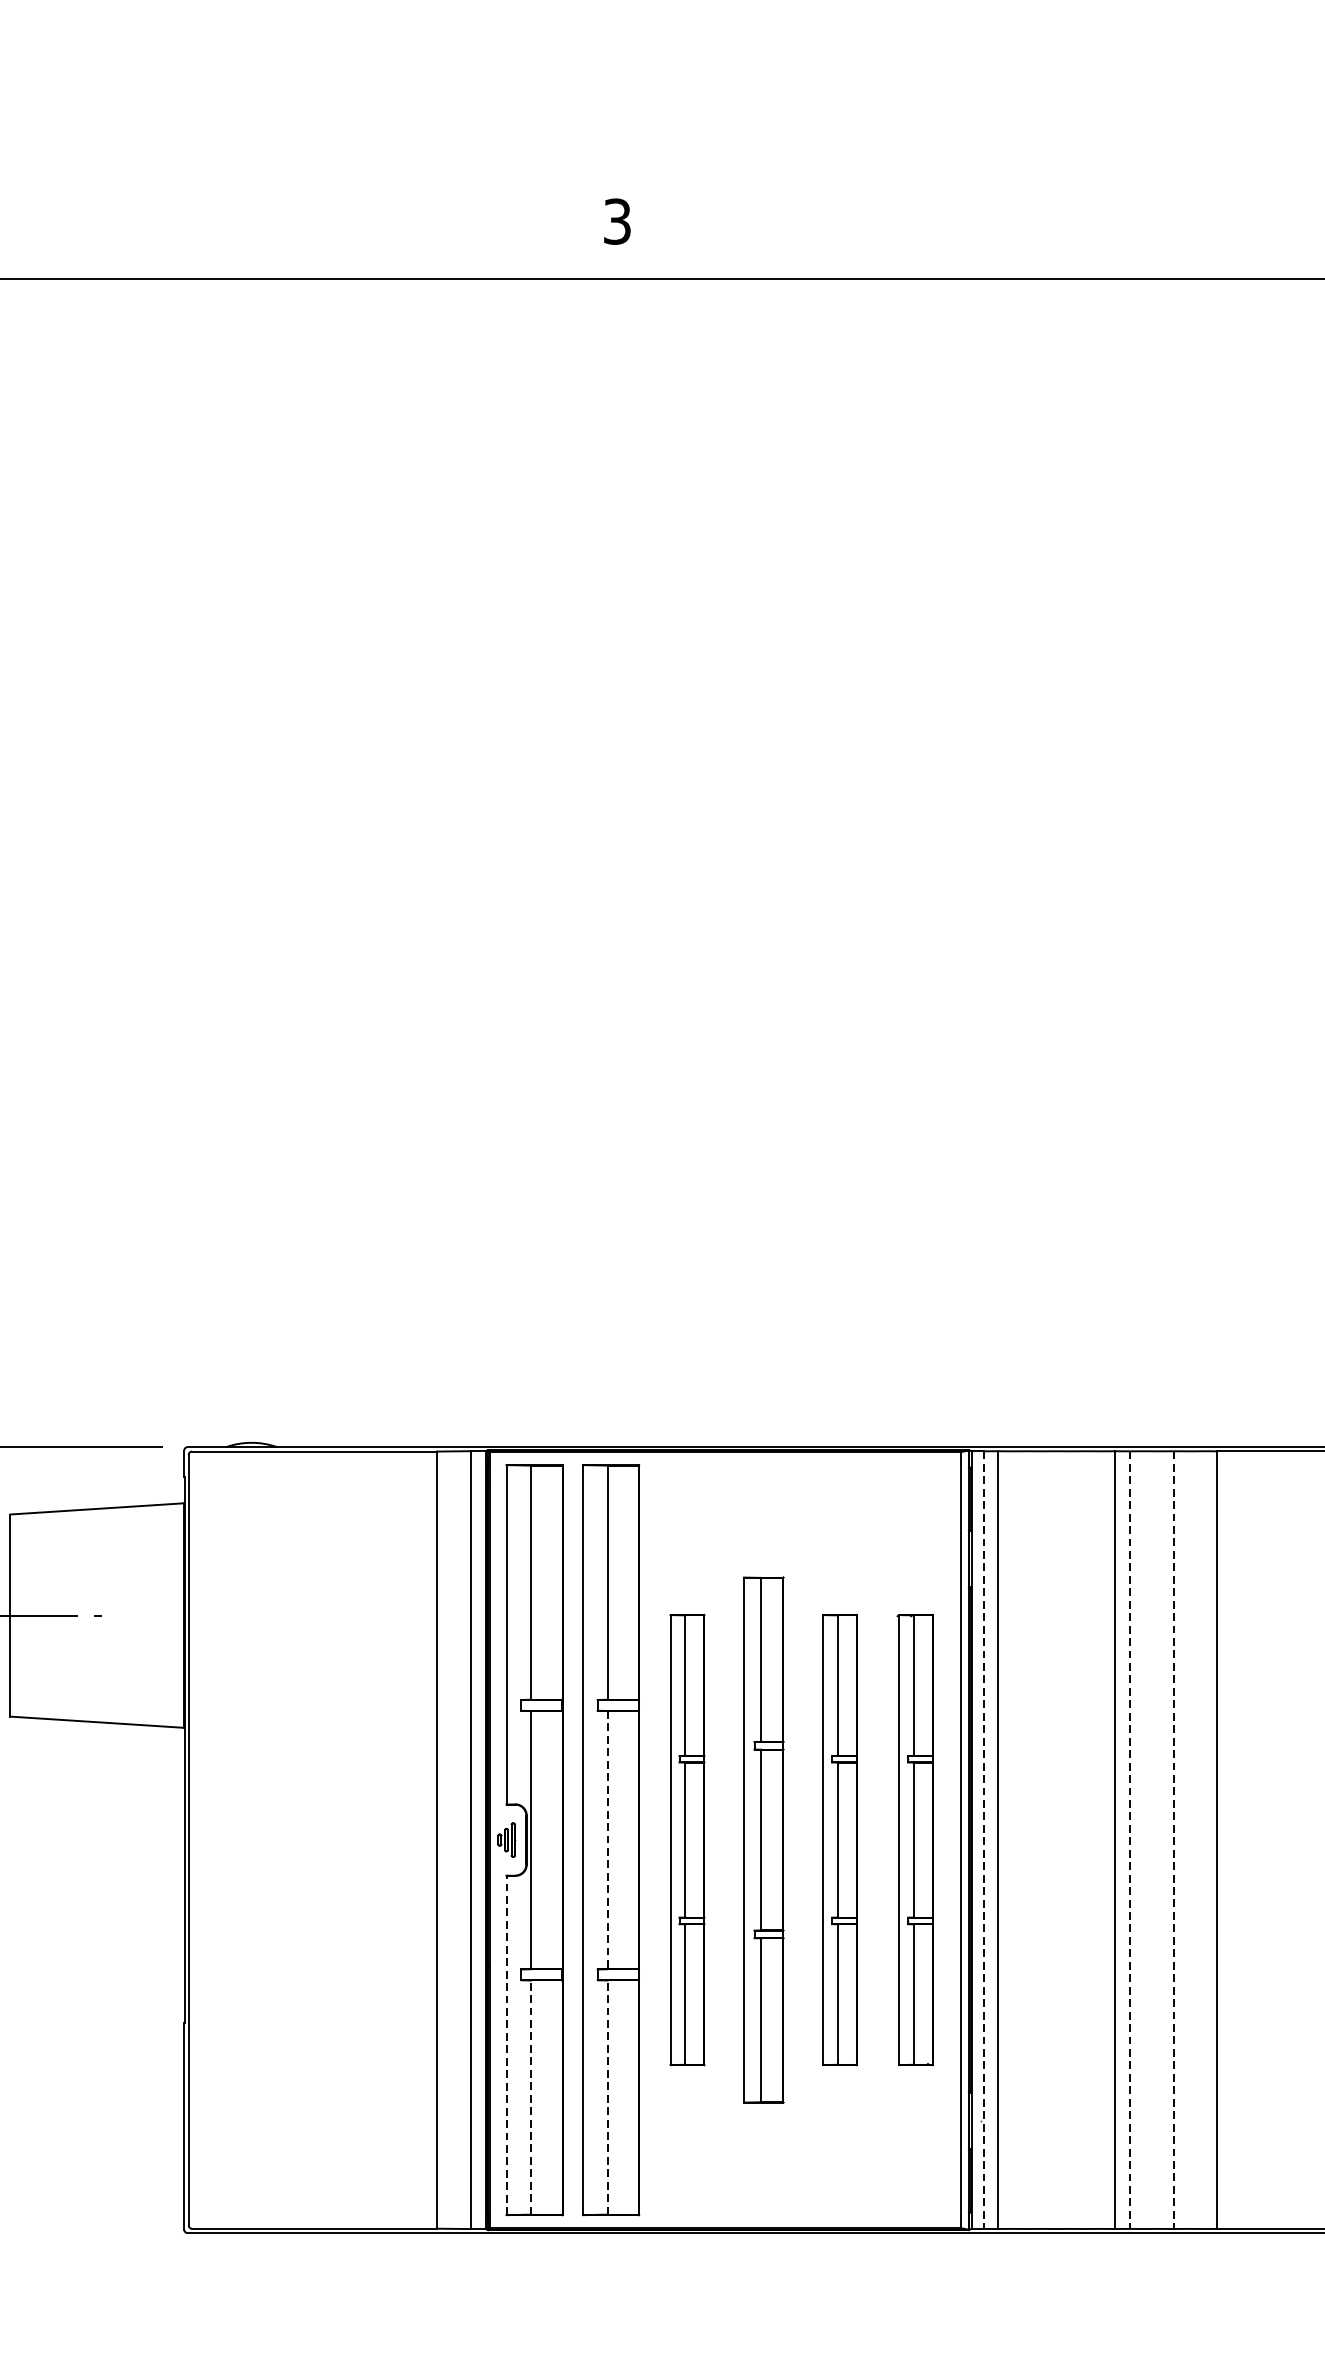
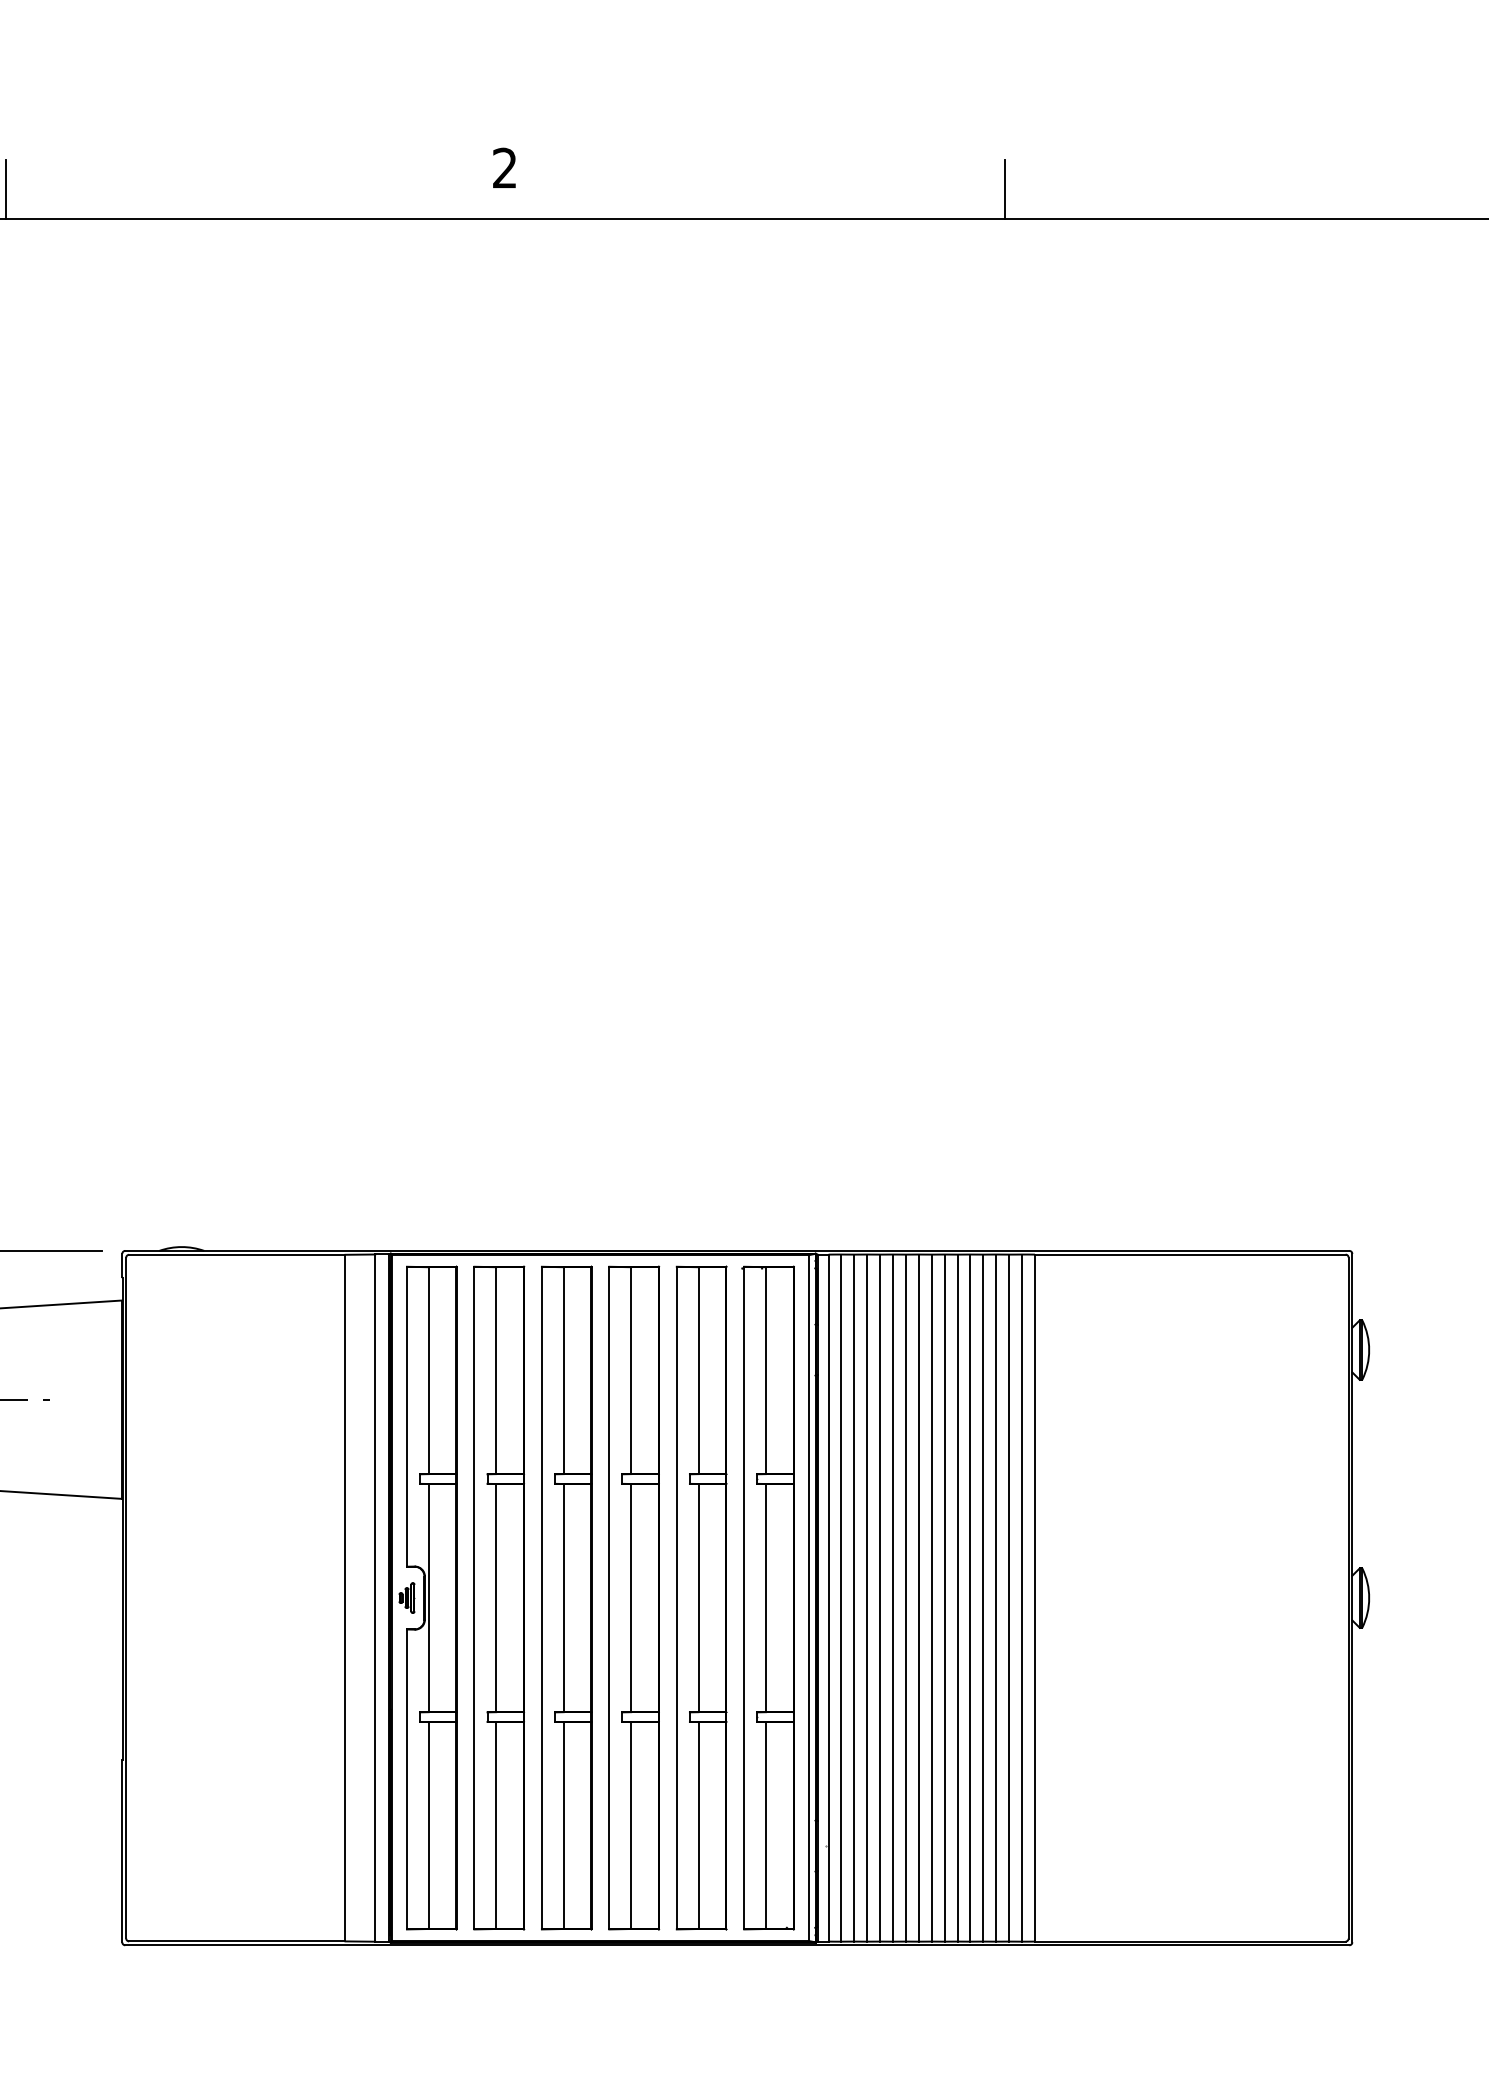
text: (616, 221) -> (504, 168), 3 -> 2
line: (52, 245) -> (5, 189), added
line: (1182, 245) -> (1004, 189), added
part: (687, 1839) -> (566, 1597), size x1.67
part: (764, 1839) -> (634, 1597), size x1.43
part: (839, 1839) -> (701, 1597), size x1.67
part: (914, 1839) -> (767, 1597), size x1.67
line: (1013, 1839) -> (854, 1597), added
line: (1027, 1839) -> (867, 1597), added
line: (1042, 1839) -> (880, 1597), added
line: (1057, 1839) -> (893, 1597), added
line: (1070, 1839) -> (905, 1597), added
line: (1085, 1839) -> (918, 1597), added
line: (1100, 1839) -> (931, 1597), added
line: (1144, 1839) -> (970, 1597), added
line: (1159, 1839) -> (983, 1597), added
line: (1188, 1839) -> (1009, 1597), added
line: (1203, 1839) -> (1022, 1597), added
line: (607, 1840) -> (496, 1598), dashed -> solid
line: (983, 1840) -> (828, 1598), dashed -> solid
line: (1129, 1840) -> (957, 1598), dashed -> solid
line: (1173, 1840) -> (996, 1598), dashed -> solid
line: (505, 2045) -> (406, 1779), dashed -> solid
line: (530, 2097) -> (428, 1825), dashed -> solid
line: (607, 2097) -> (496, 1825), dashed -> solid

